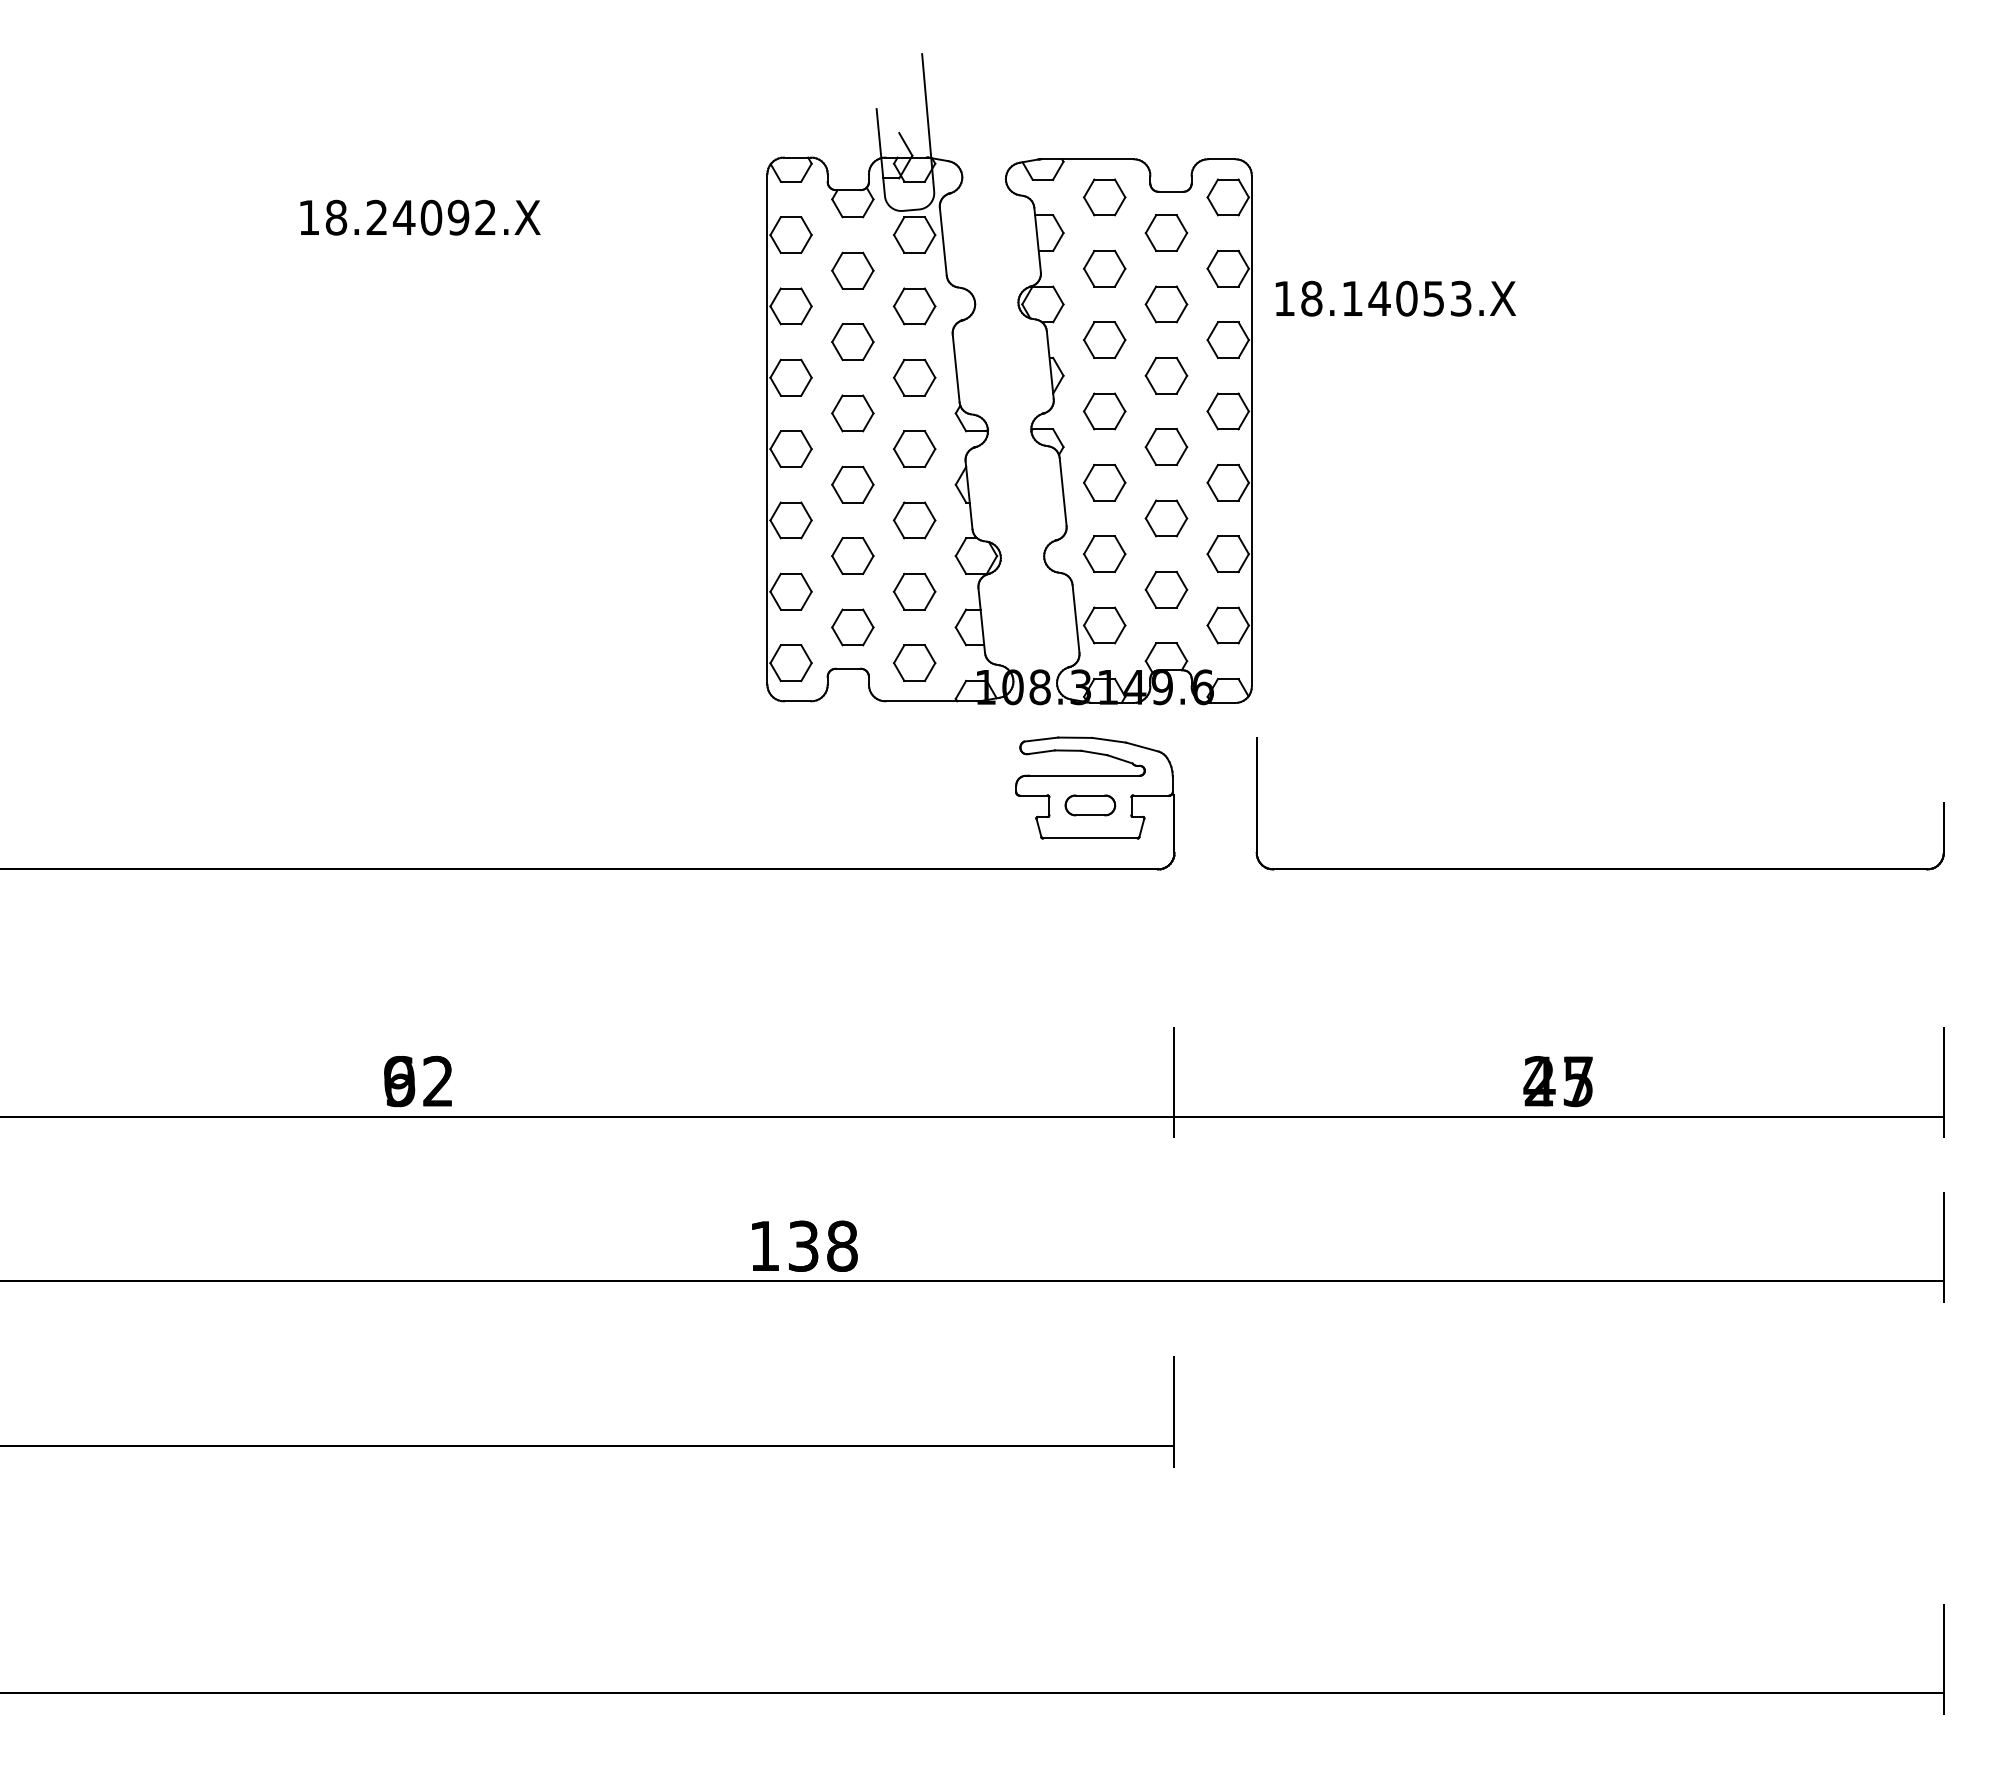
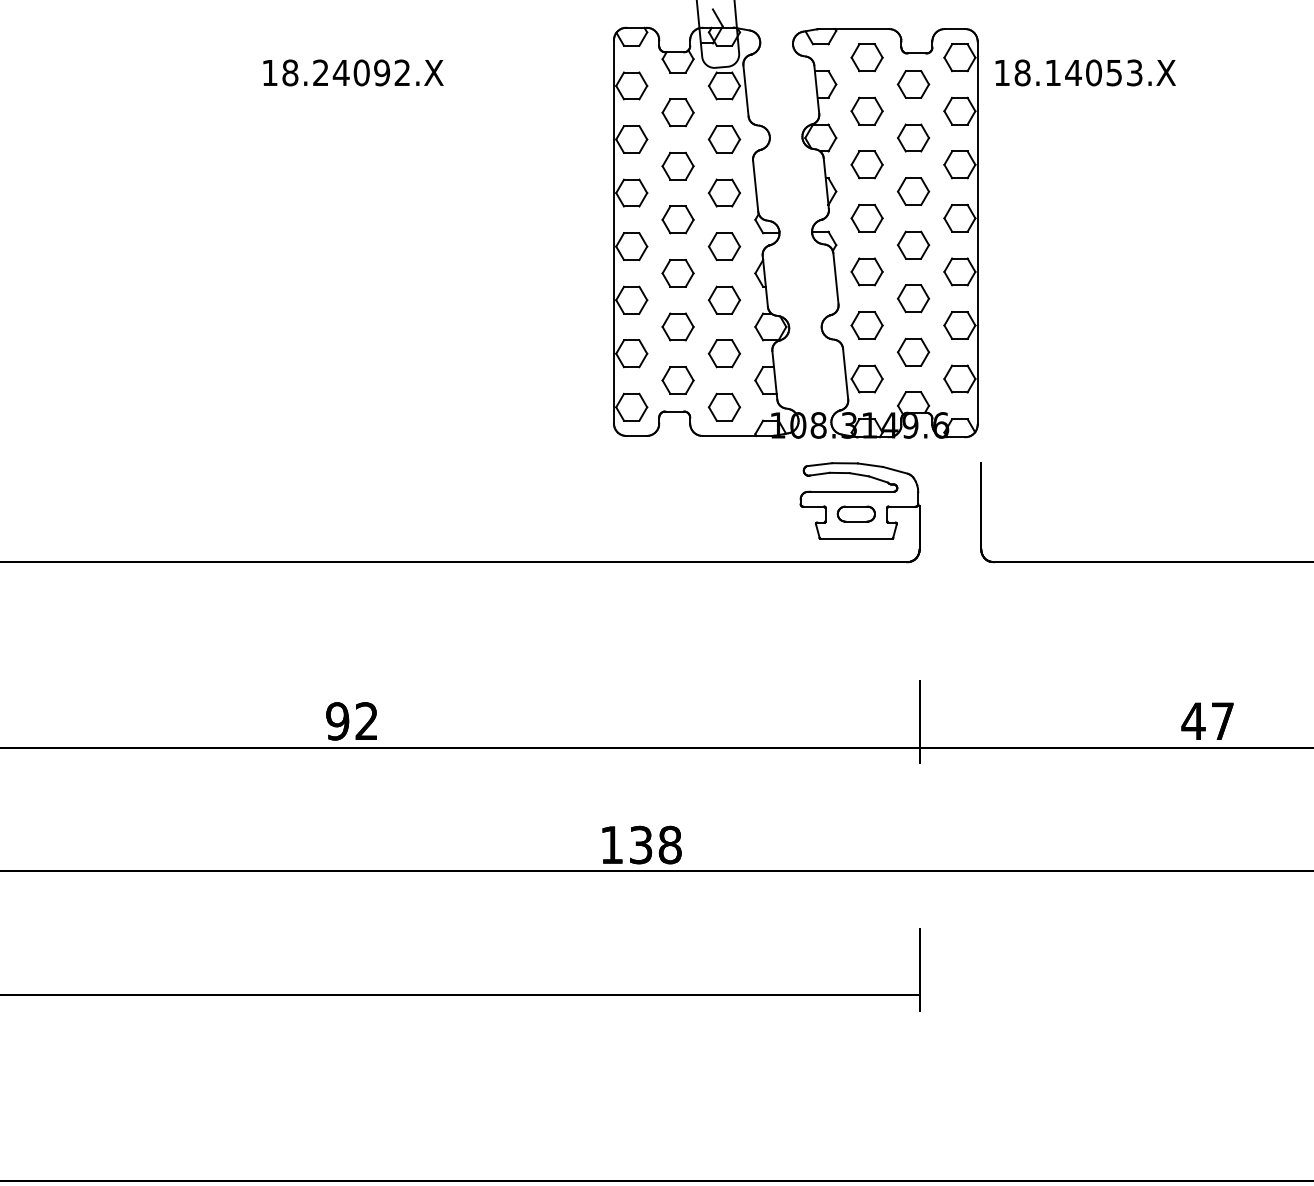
text: (1395, 298) -> (1085, 72), moved
text: (399, 1081) -> (337, 721), 62 -> 92
text: (1557, 1081) -> (1207, 721), 25 -> 47

